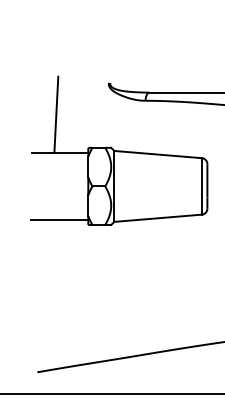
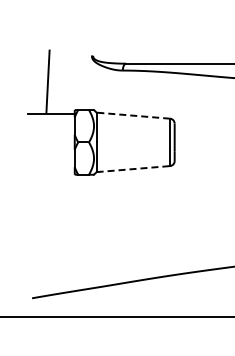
line: (158, 154) -> (133, 115), solid -> dashed
line: (158, 218) -> (133, 169), solid -> dashed
line: (59, 219) -> (50, 170), removed

